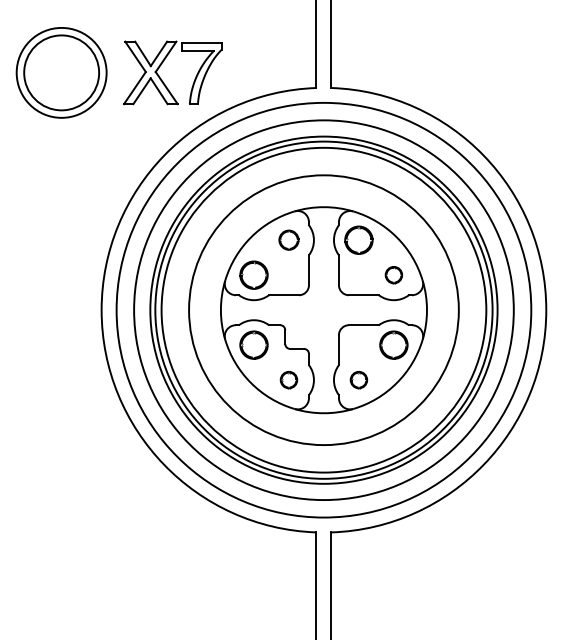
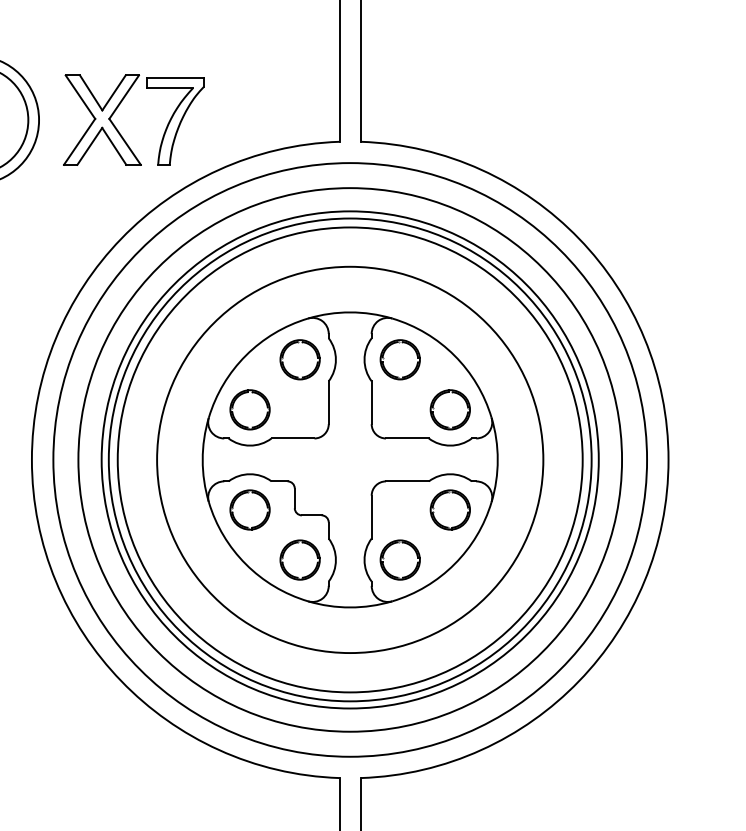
part: (288, 239) -> (299, 358), size x1.43
part: (393, 274) -> (449, 408), size x1.67
part: (288, 379) -> (299, 559), size x1.67
part: (358, 379) -> (399, 559), size x1.67

